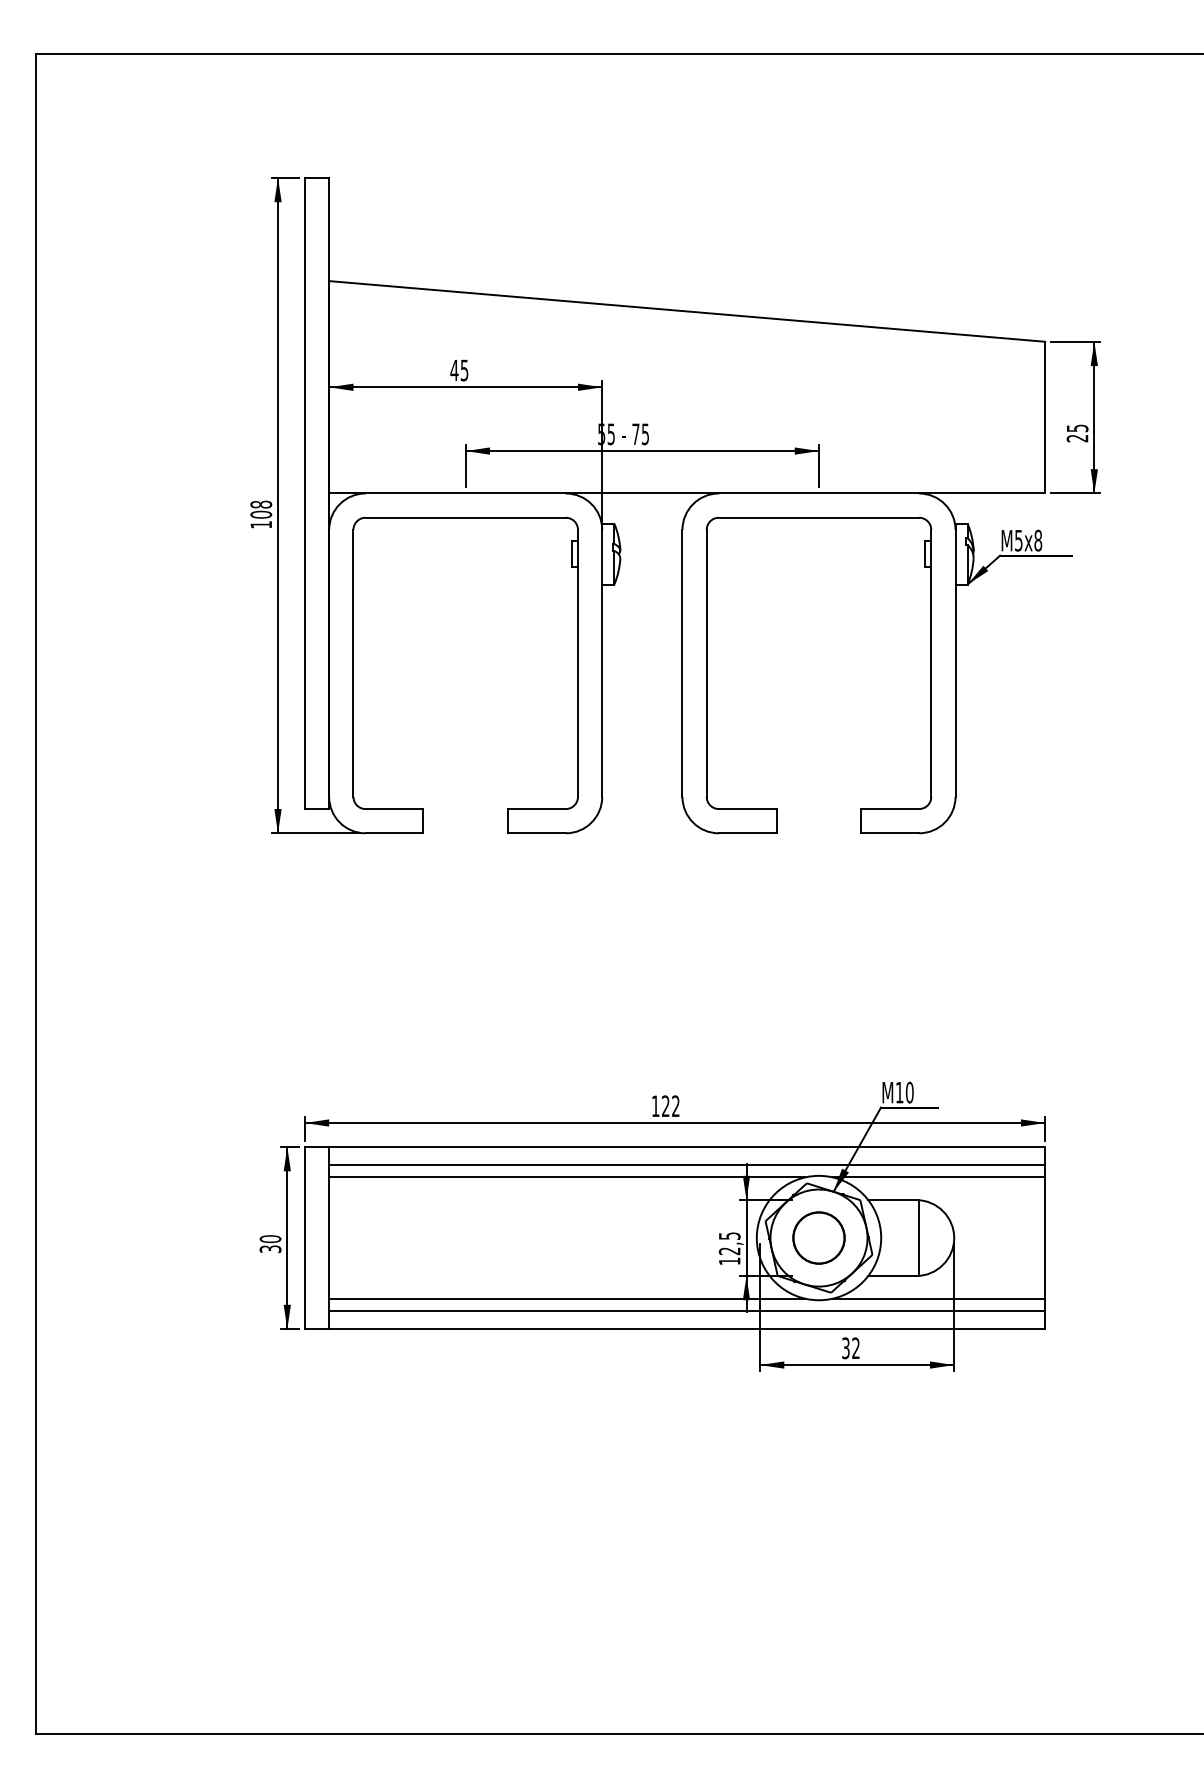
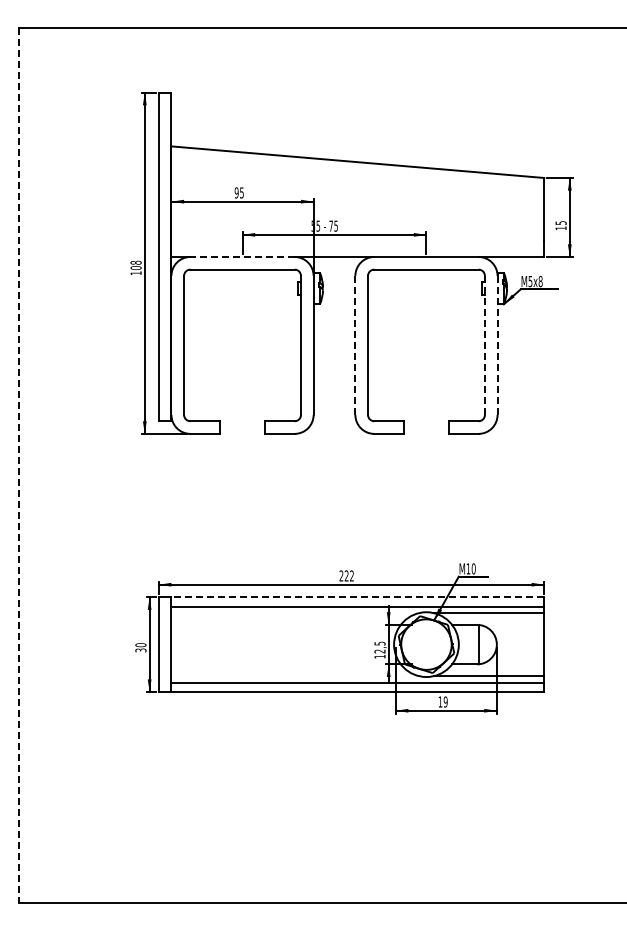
text: (454, 369) -> (236, 192), 45 -> 95
text: (1076, 438) -> (560, 228), 25 -> 15
line: (465, 492) -> (242, 256), solid -> dashed
line: (682, 663) -> (355, 345), solid -> dashed
line: (930, 663) -> (484, 345), solid -> dashed
line: (955, 663) -> (497, 345), solid -> dashed
line: (35, 894) -> (18, 465), solid -> dashed
text: (655, 1105) -> (341, 575), 122 -> 222
line: (686, 1147) -> (357, 597), solid -> dashed
line: (567, 1178) -> (295, 613), removed
circle: (819, 1237) -> (426, 644), removed
line: (567, 1299) -> (295, 676), removed
text: (849, 1347) -> (442, 701), 32 -> 19

